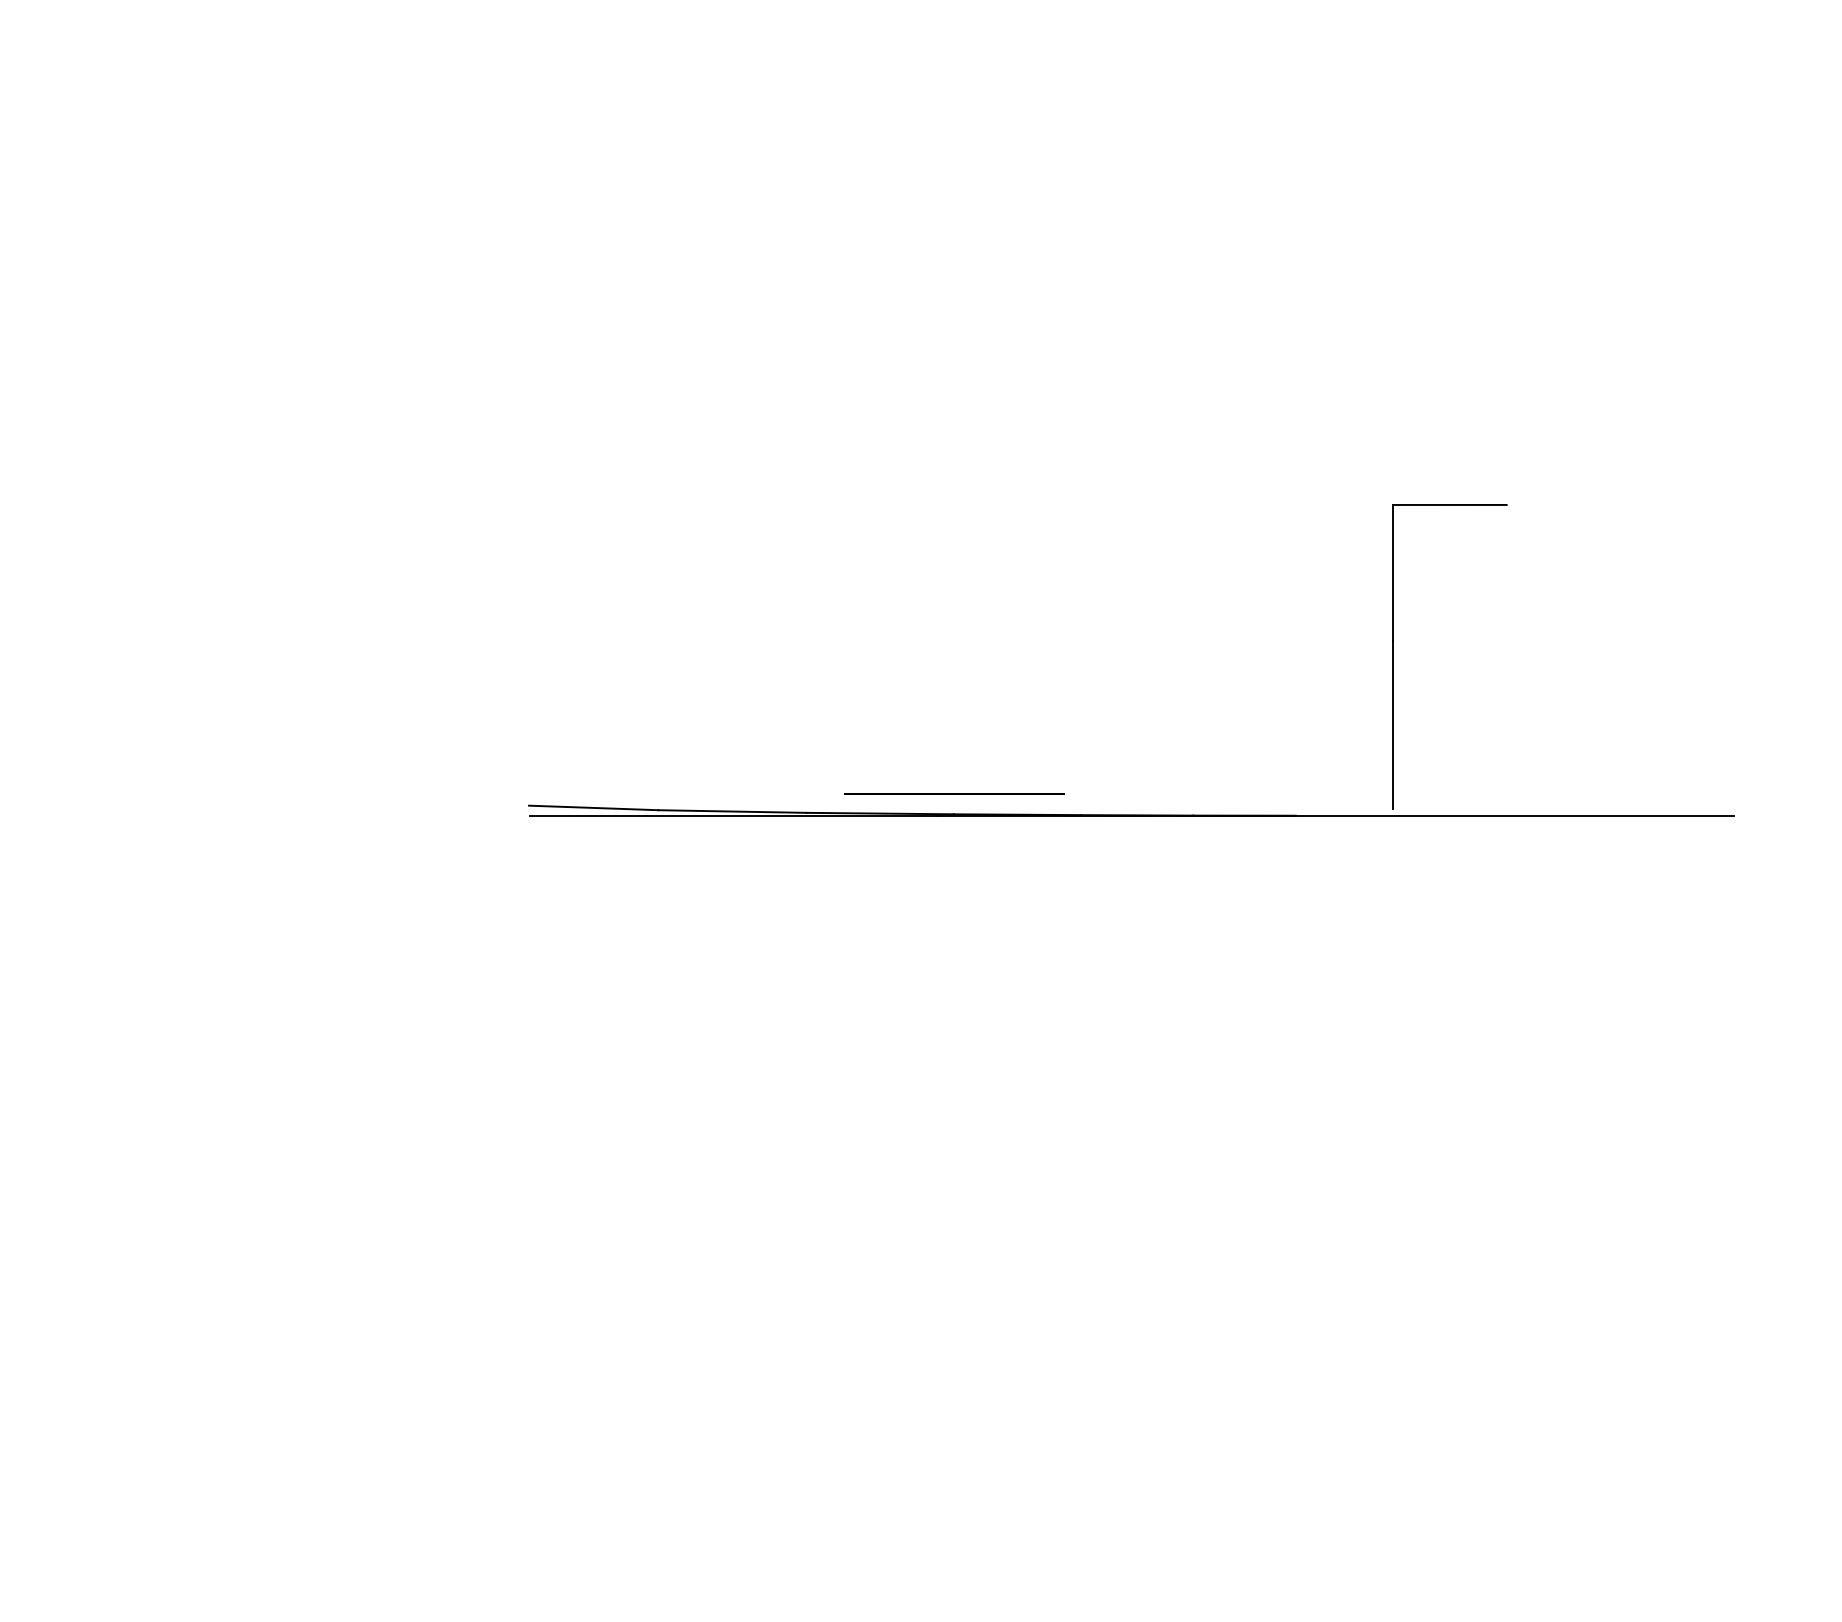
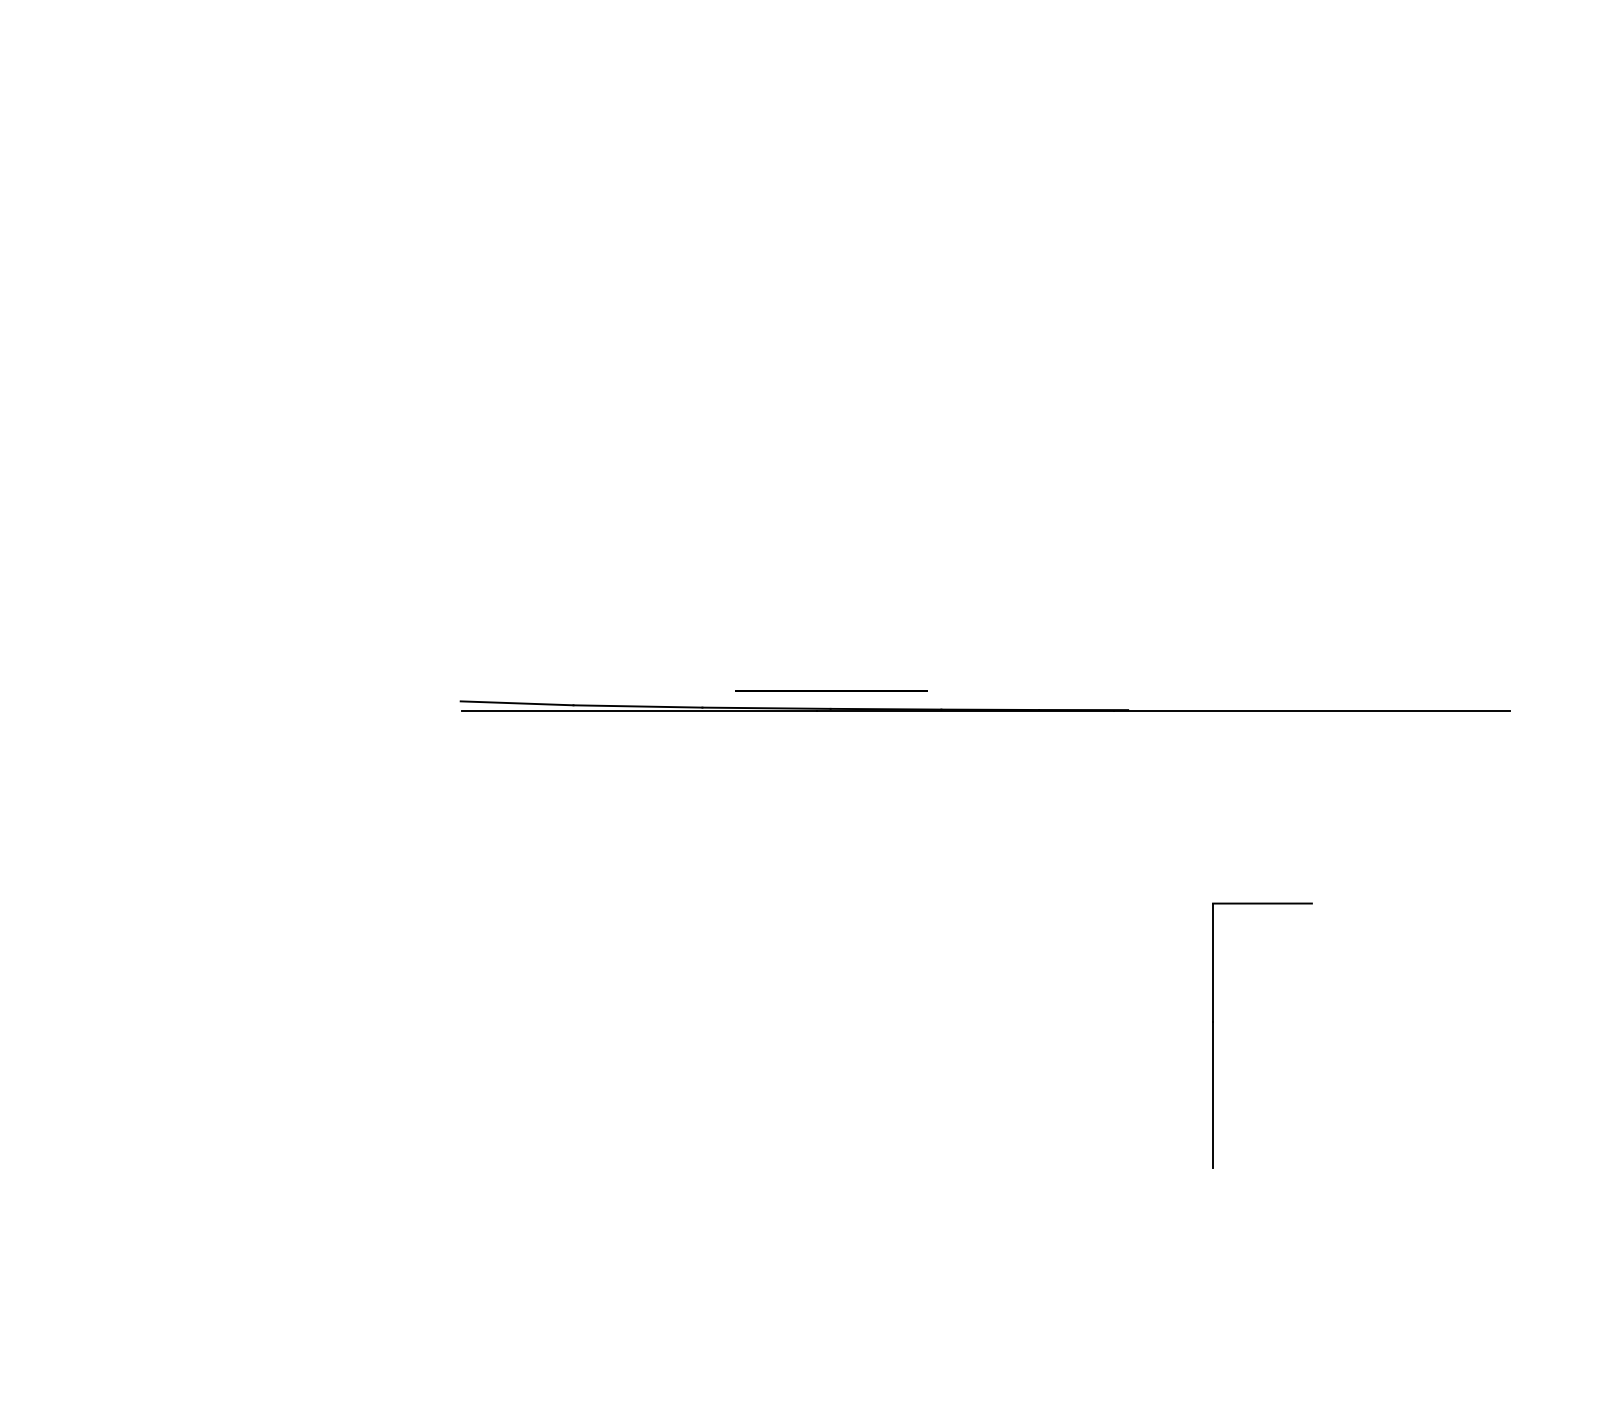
part: (1393, 656) -> (1213, 1035), moved

